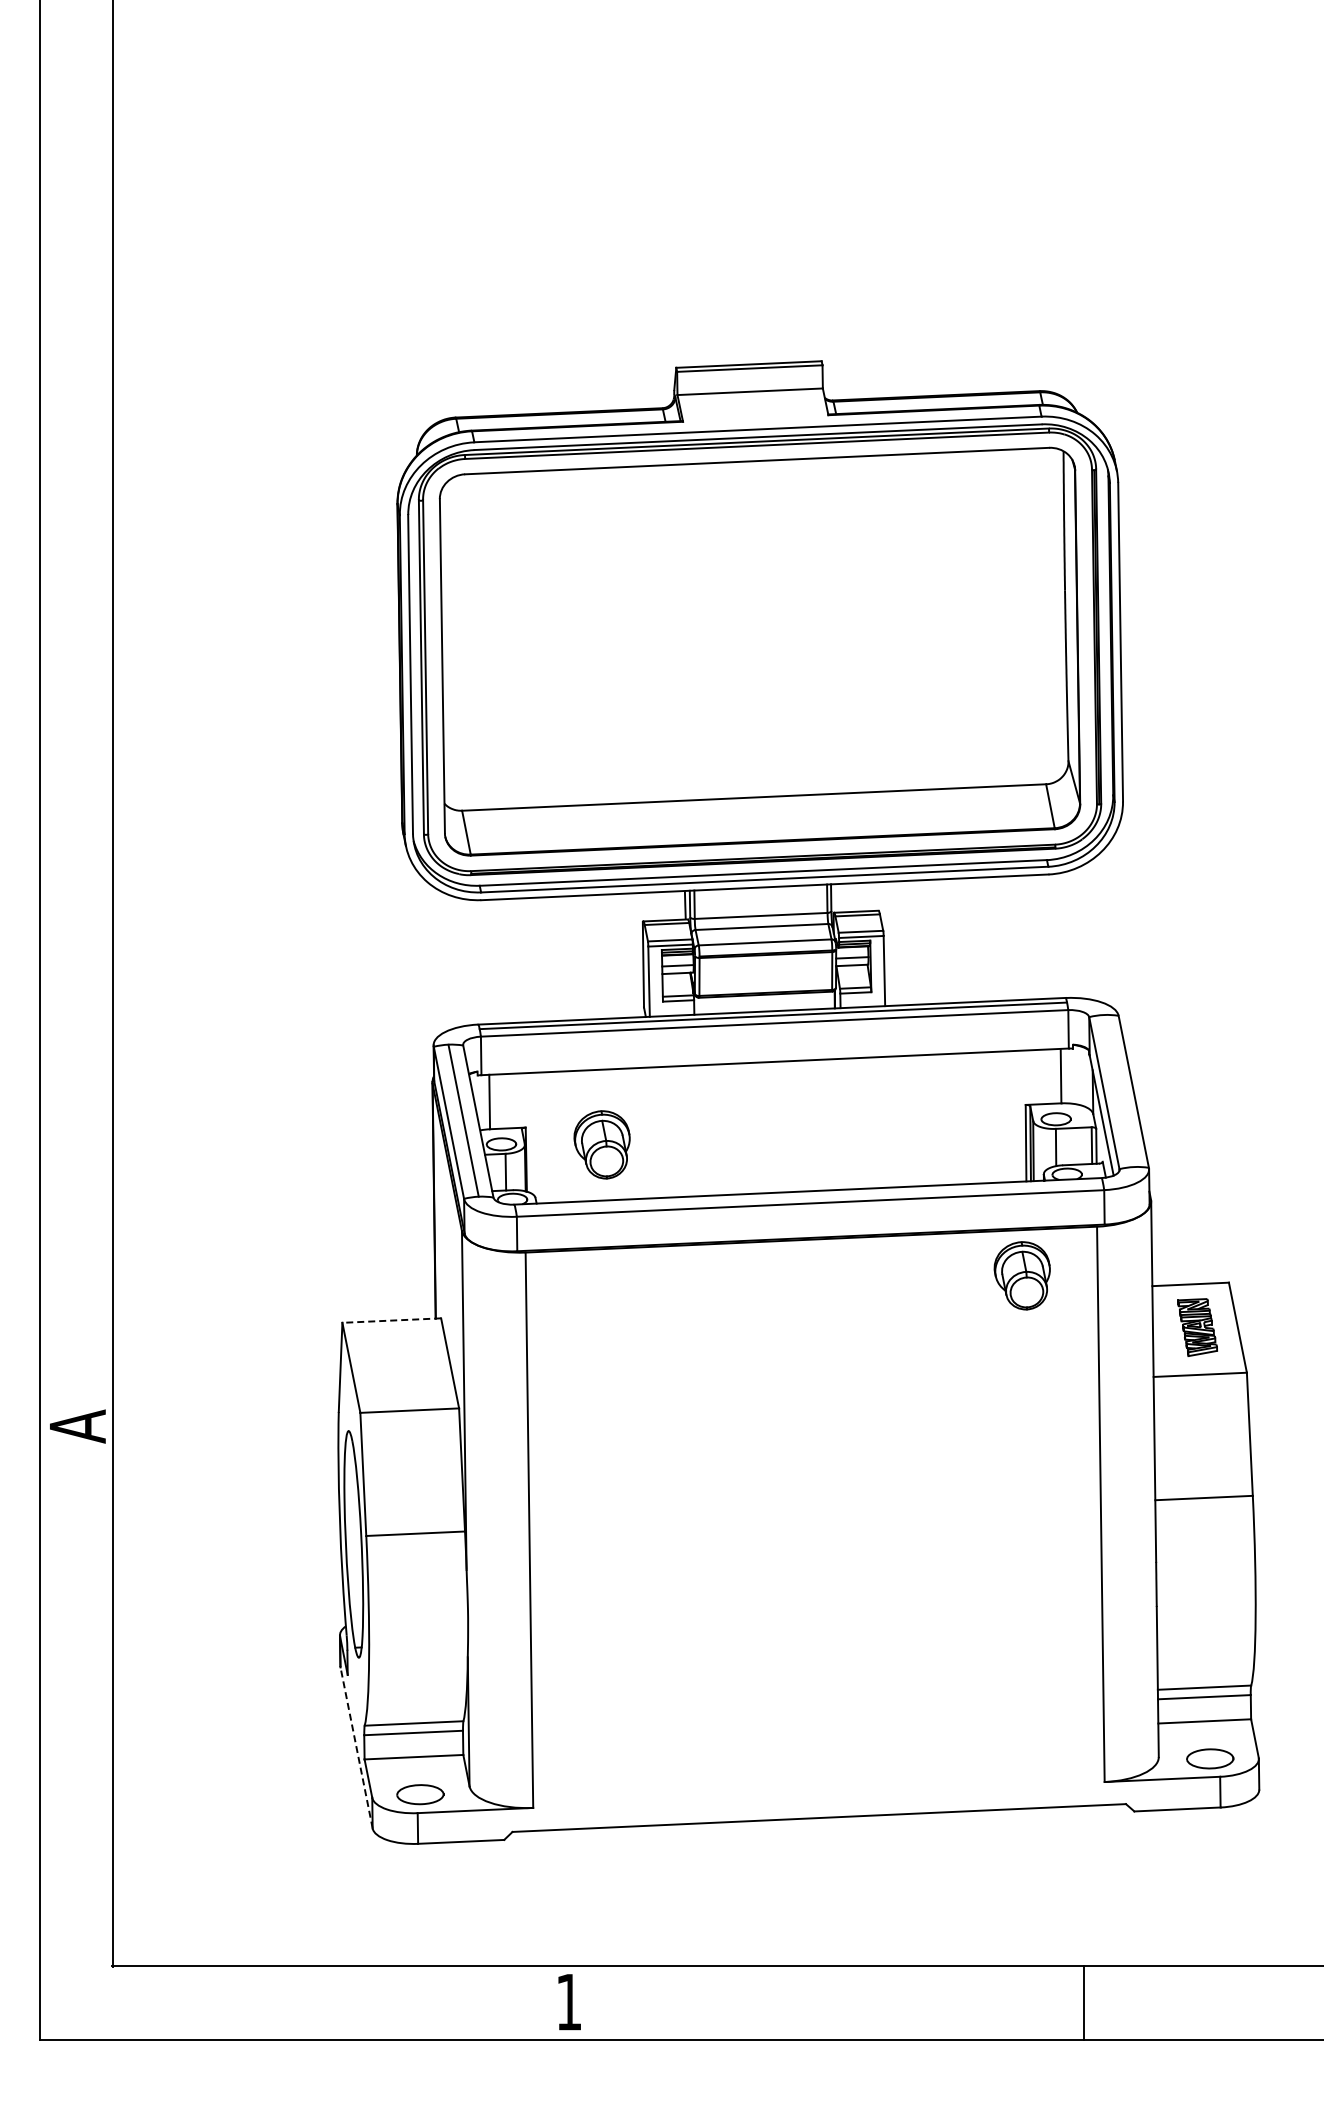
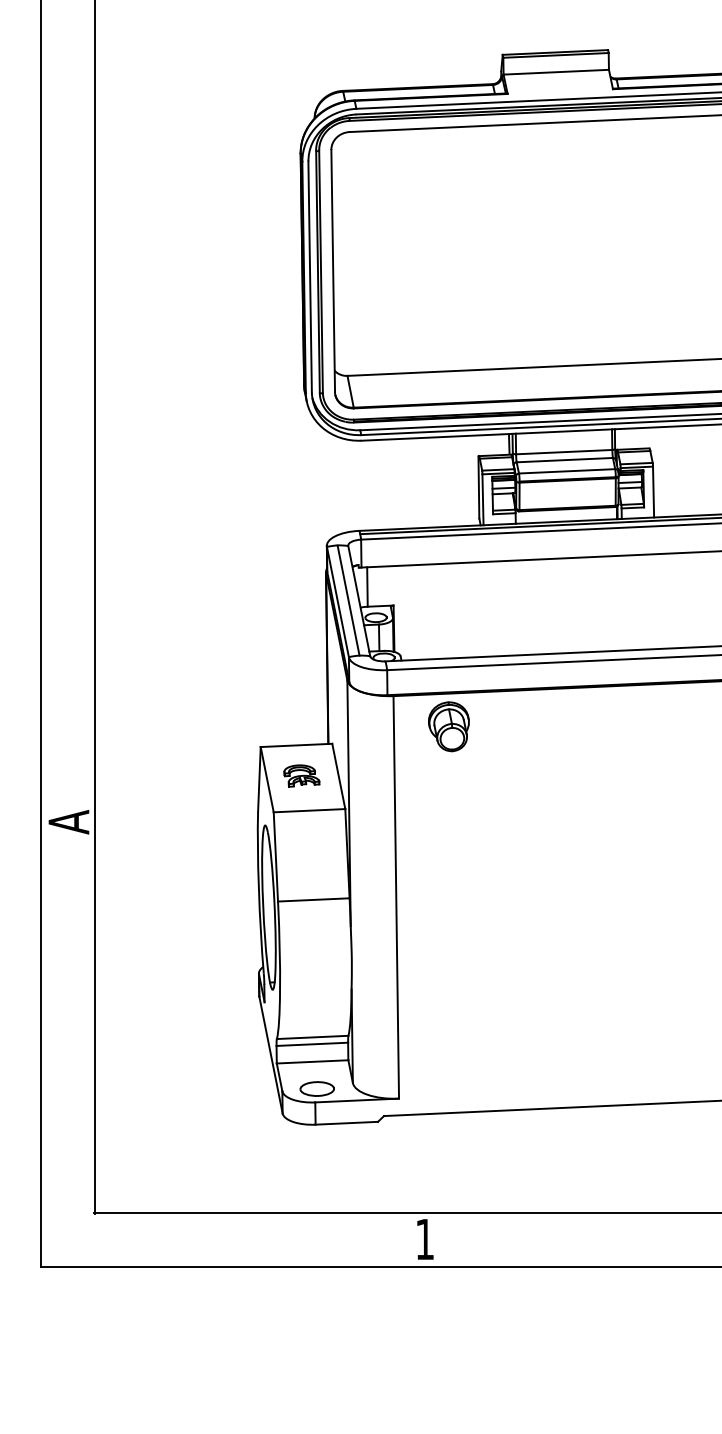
part: (601, 1144) -> (448, 726), moved
line: (391, 1320) -> (296, 745), dashed -> solid
part: (399, 1362) -> (302, 775), added
line: (356, 1747) -> (270, 1054), dashed -> solid

